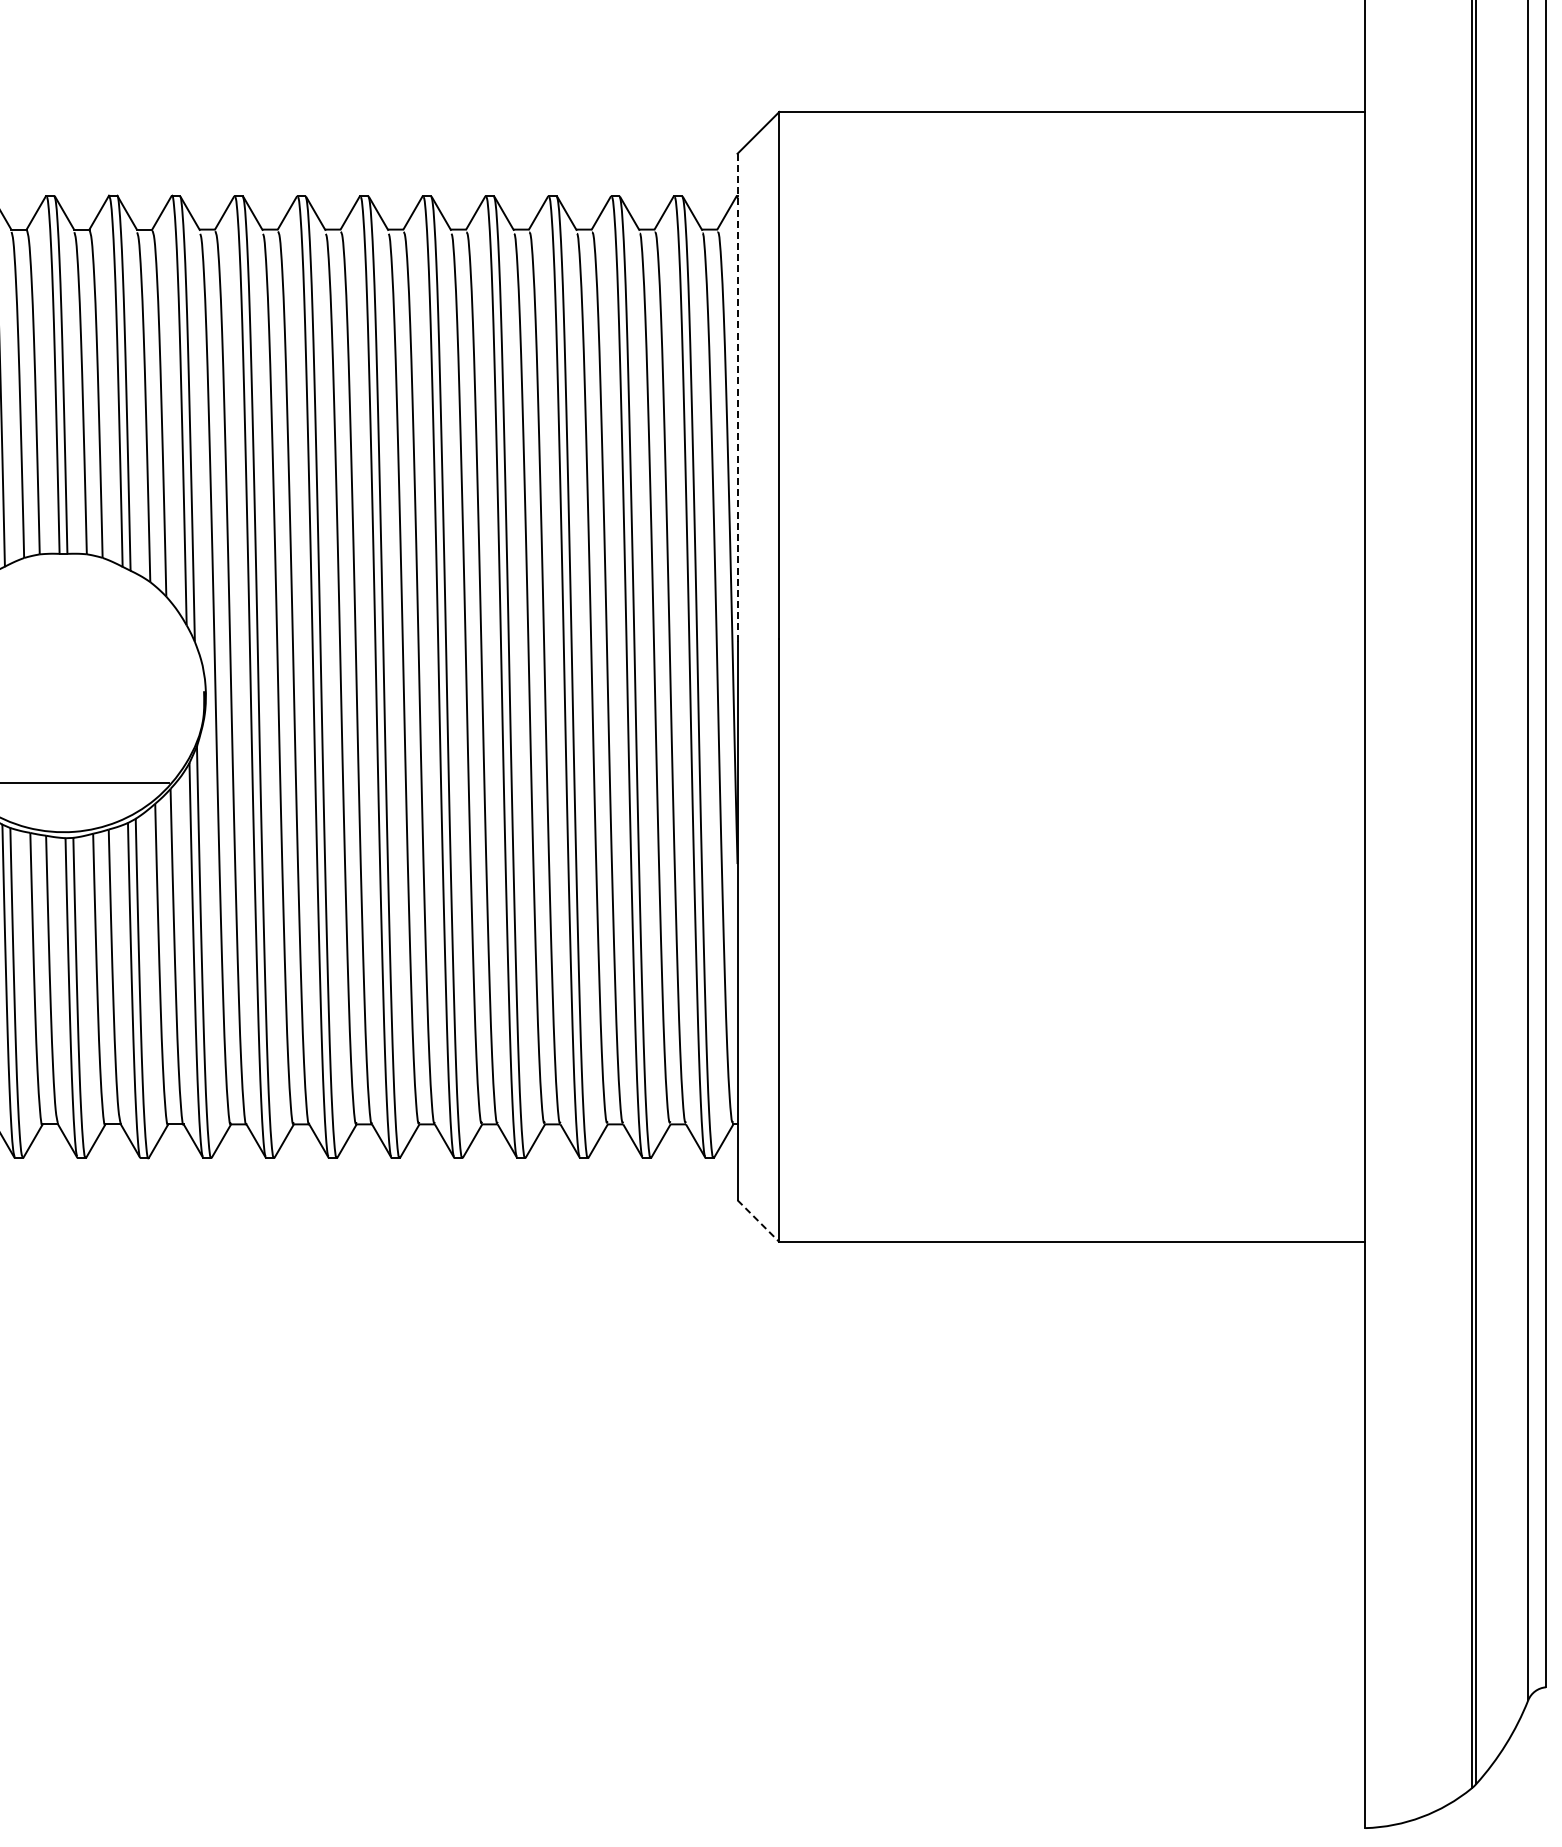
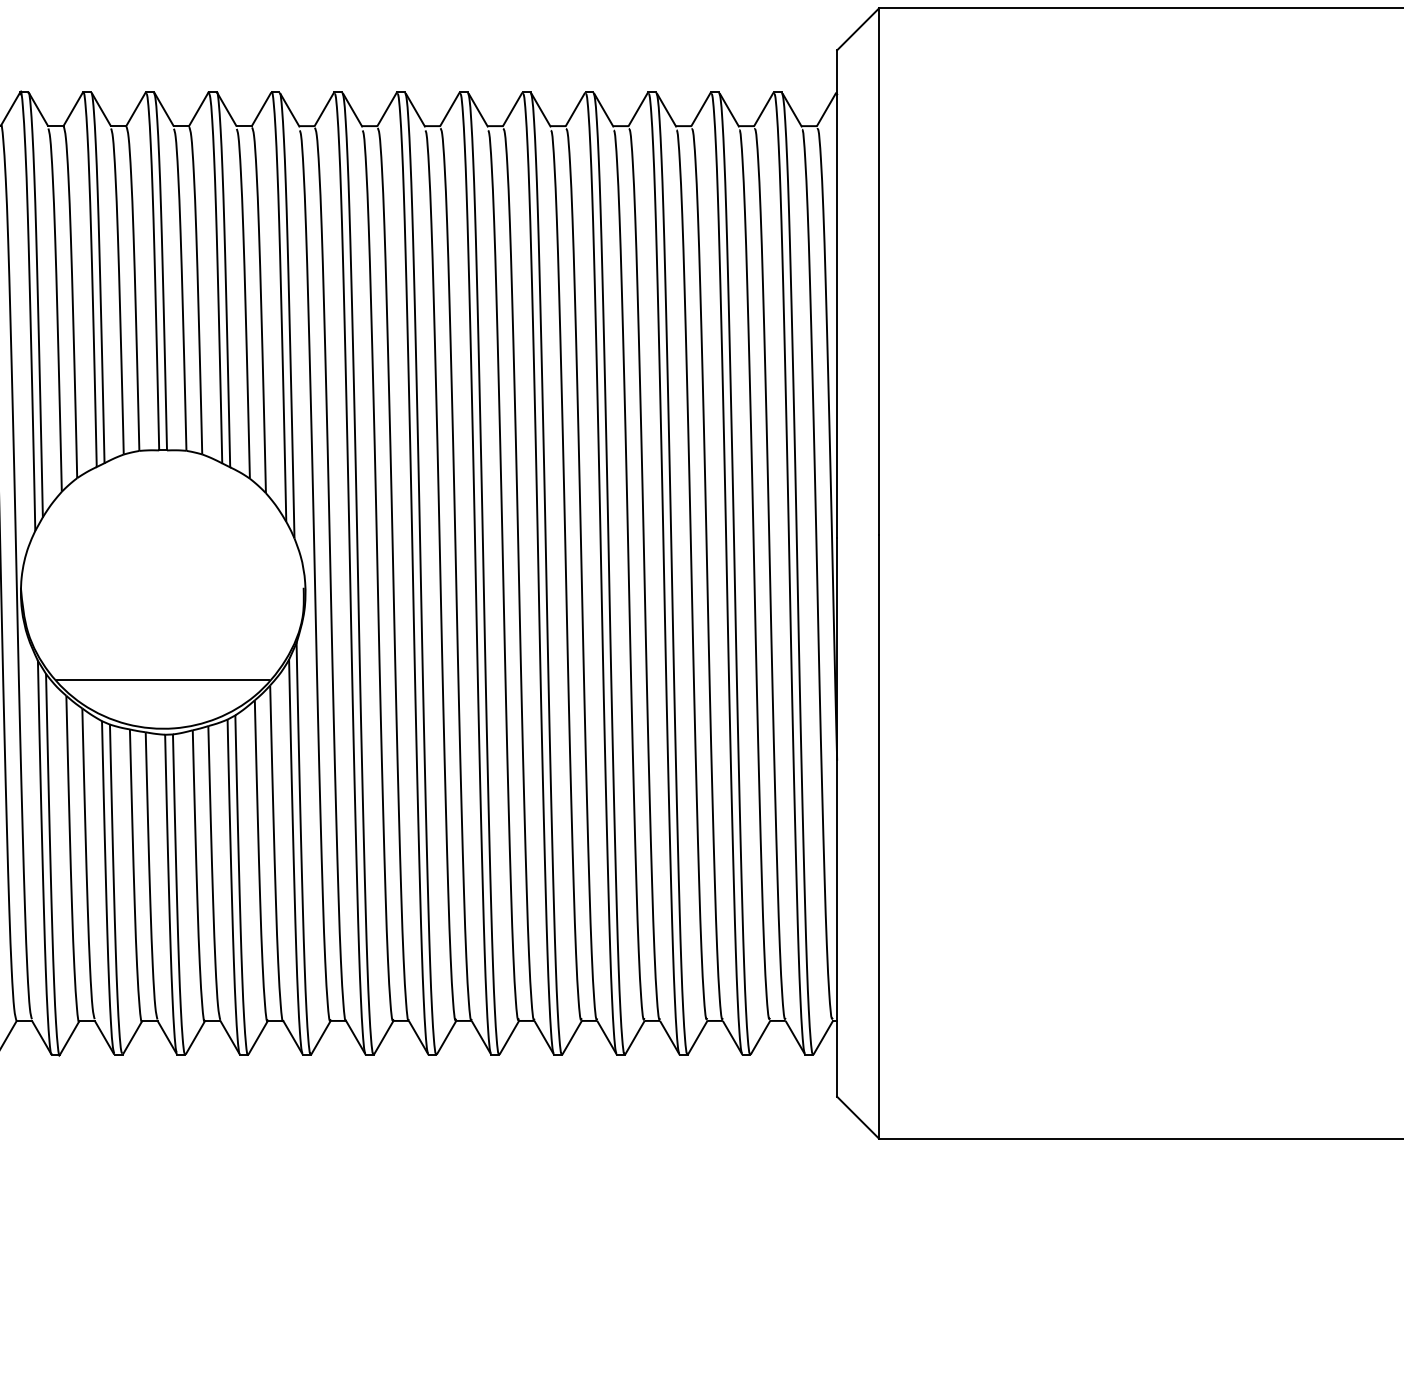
line: (737, 397) -> (837, 294), dashed -> solid
line: (758, 1221) -> (858, 1118), dashed -> solid

